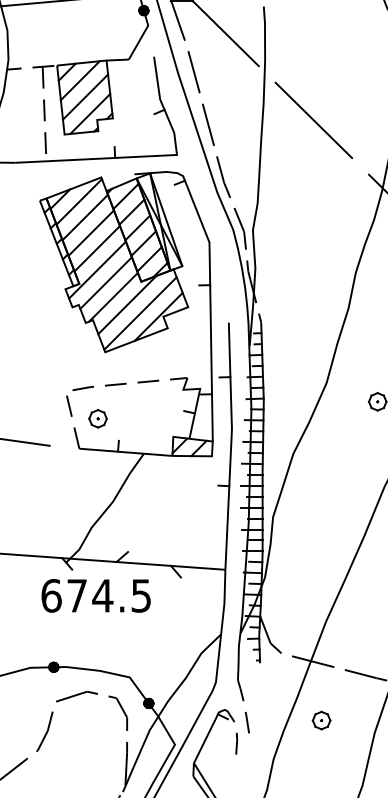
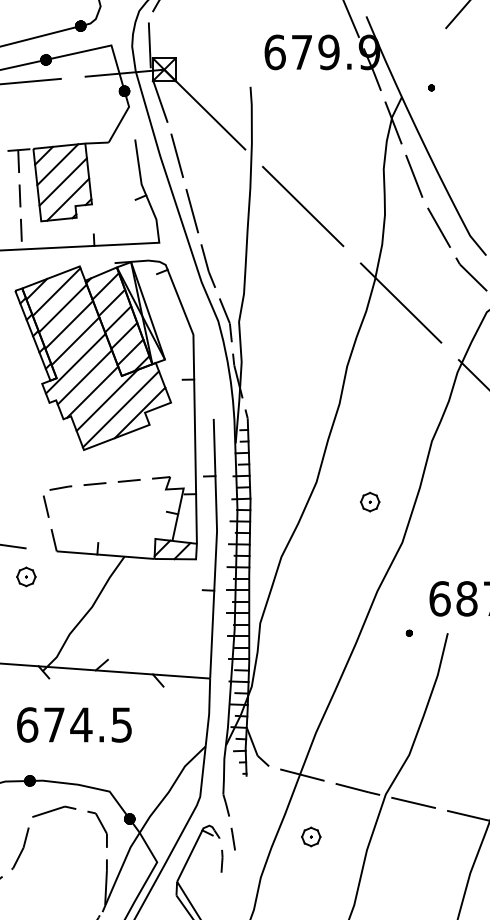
part: (98, 418) -> (26, 576), moved
text: (96, 595) -> (74, 724), moved

